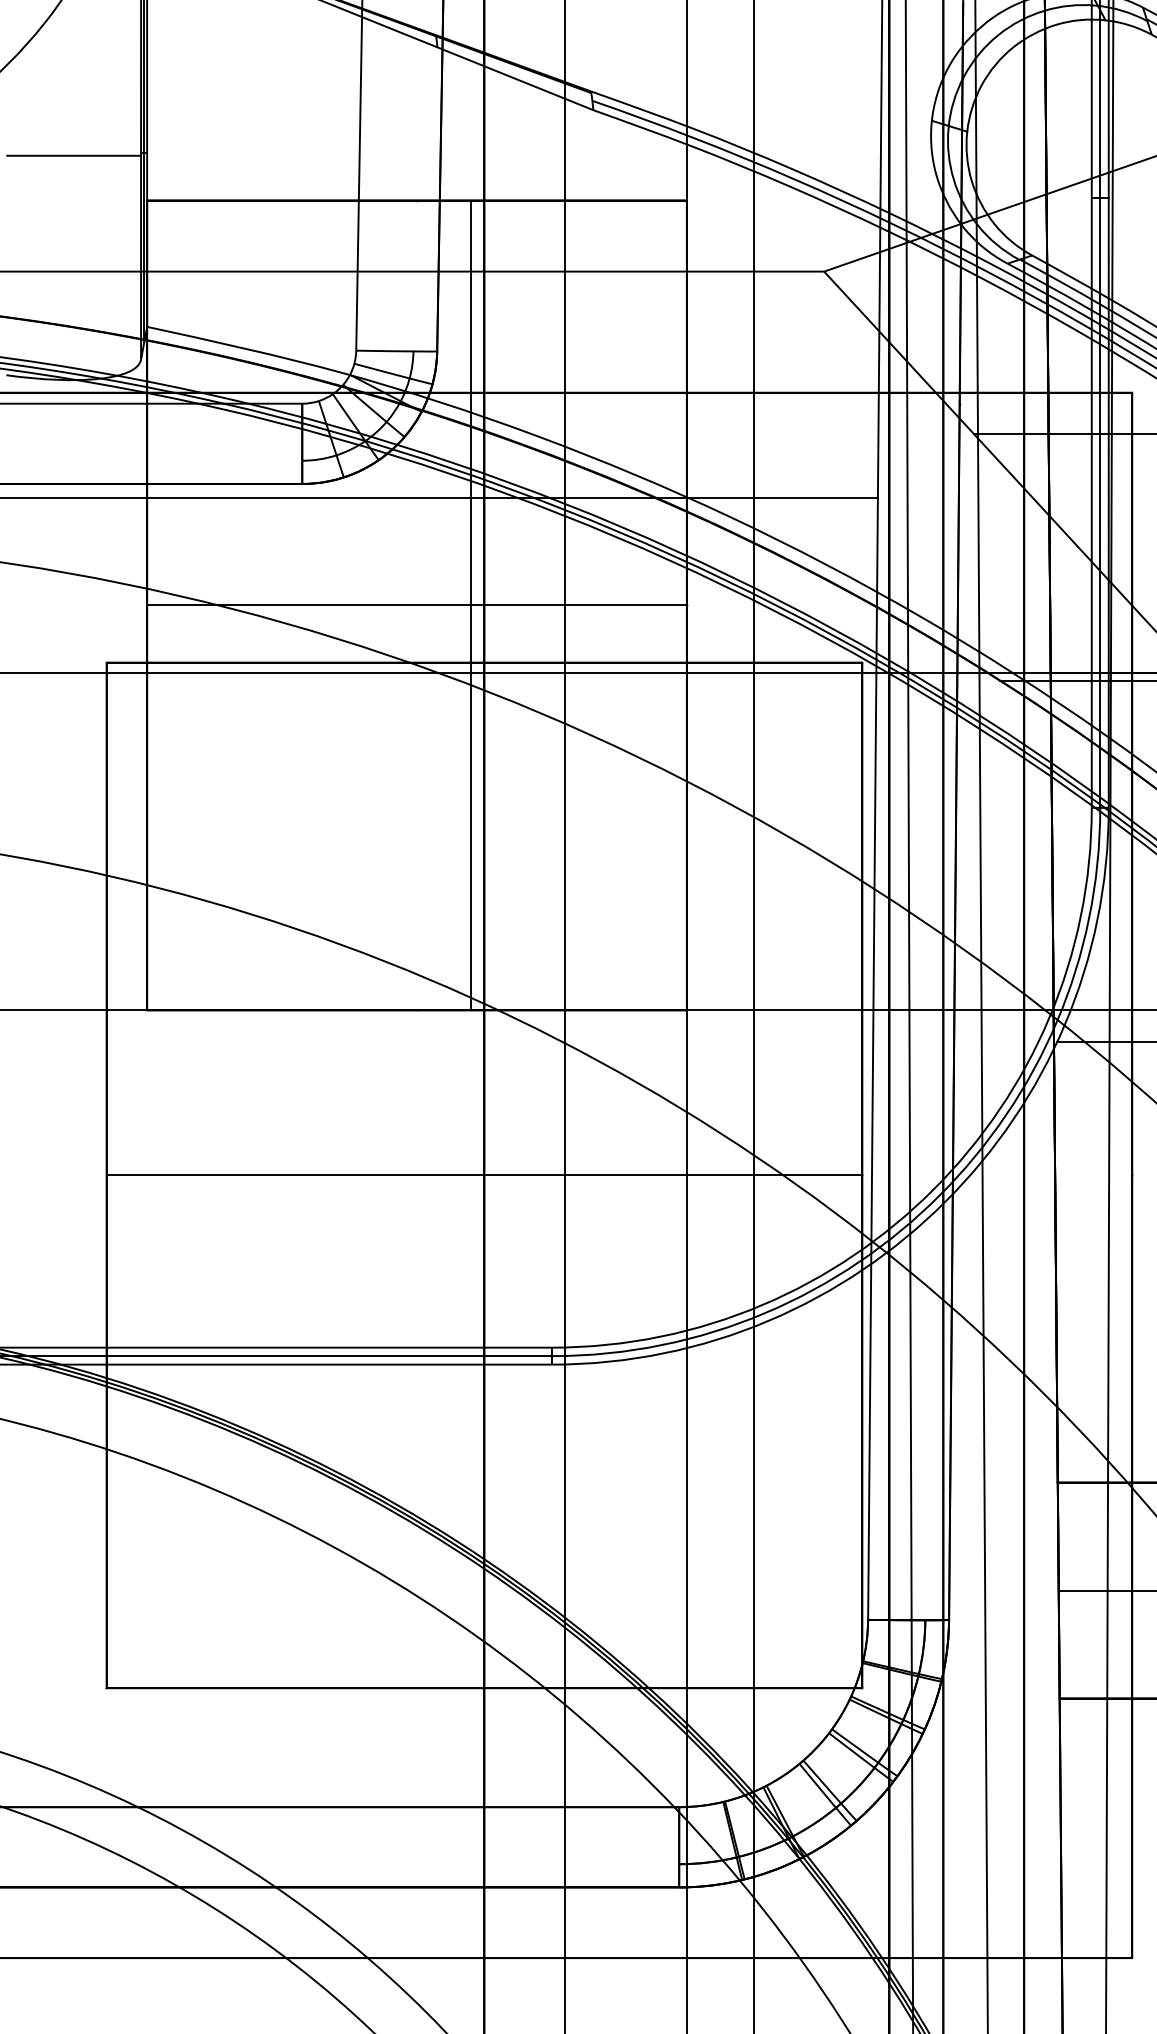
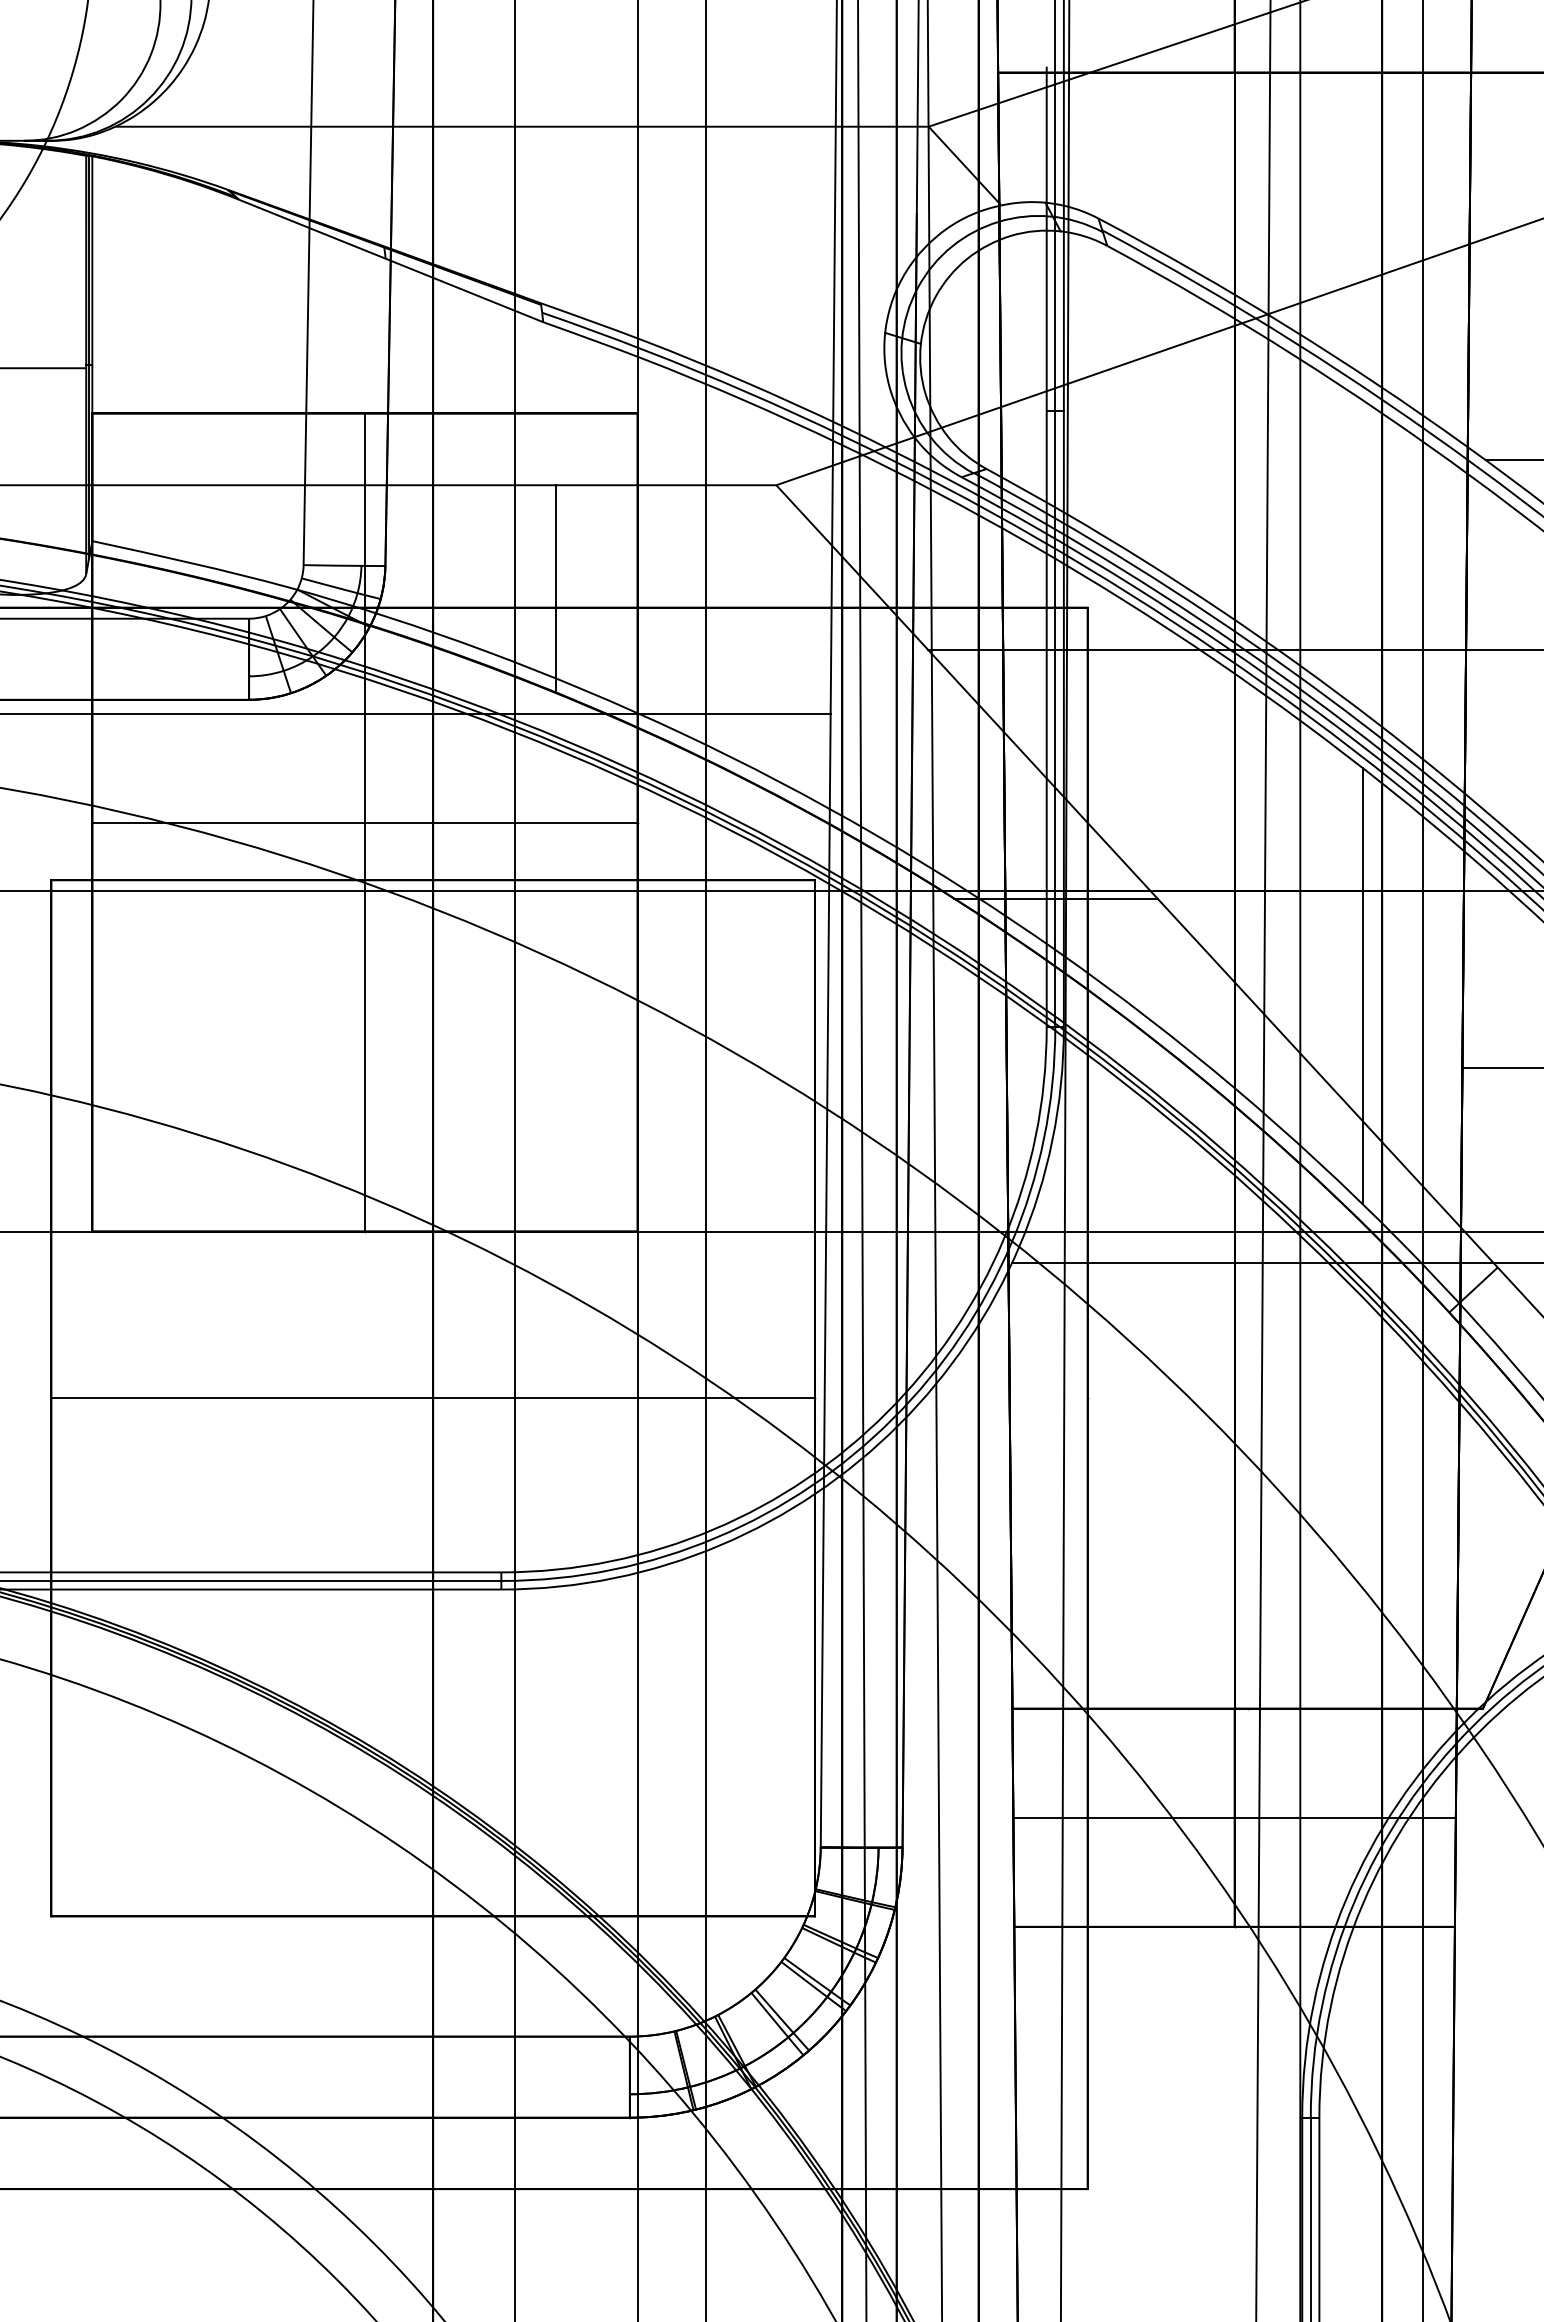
line: (606, 374) -> (556, 589), added
line: (471, 605) -> (365, 822), moved

